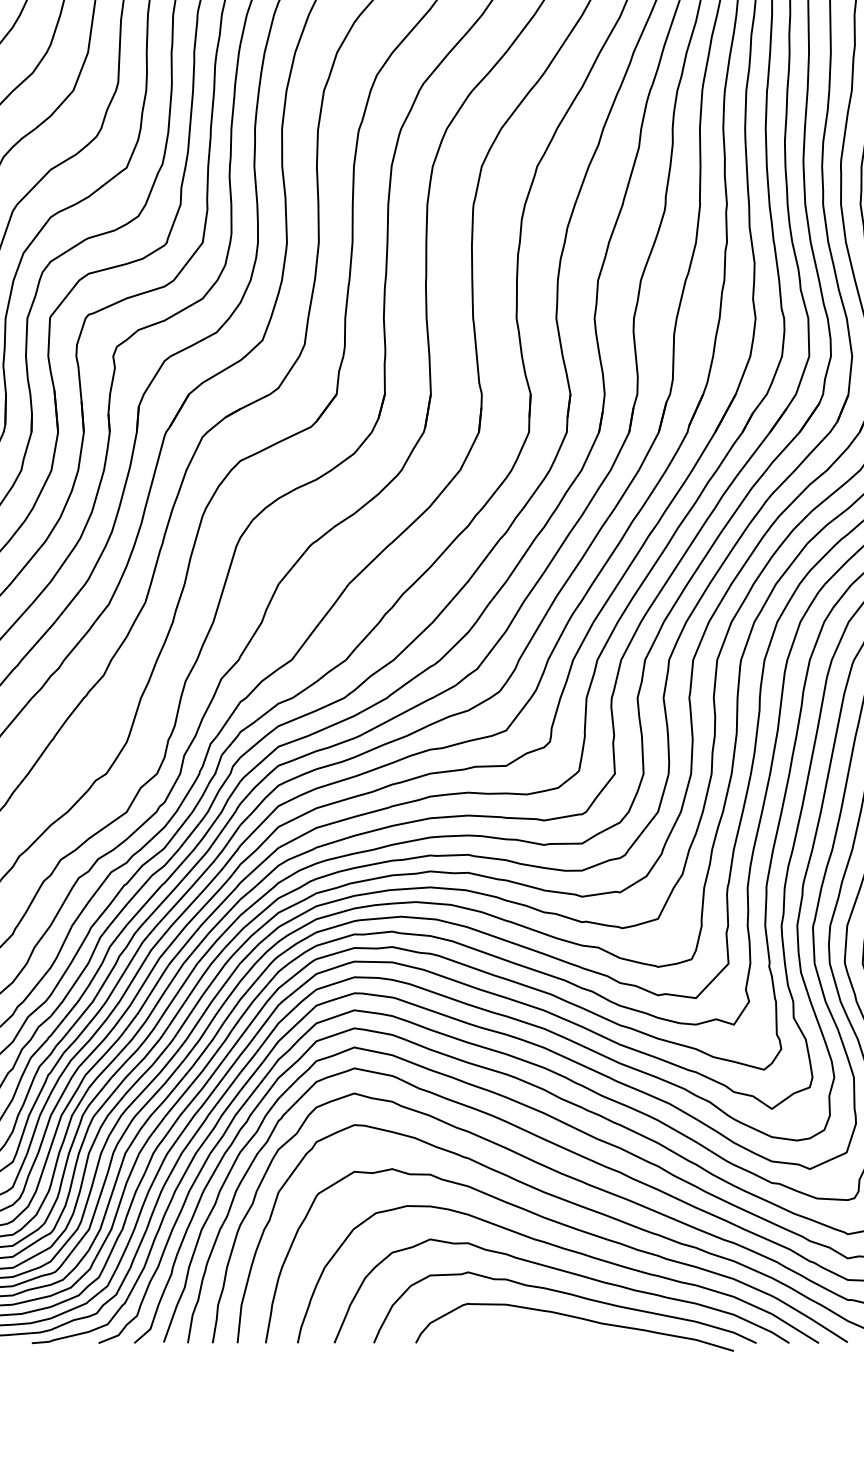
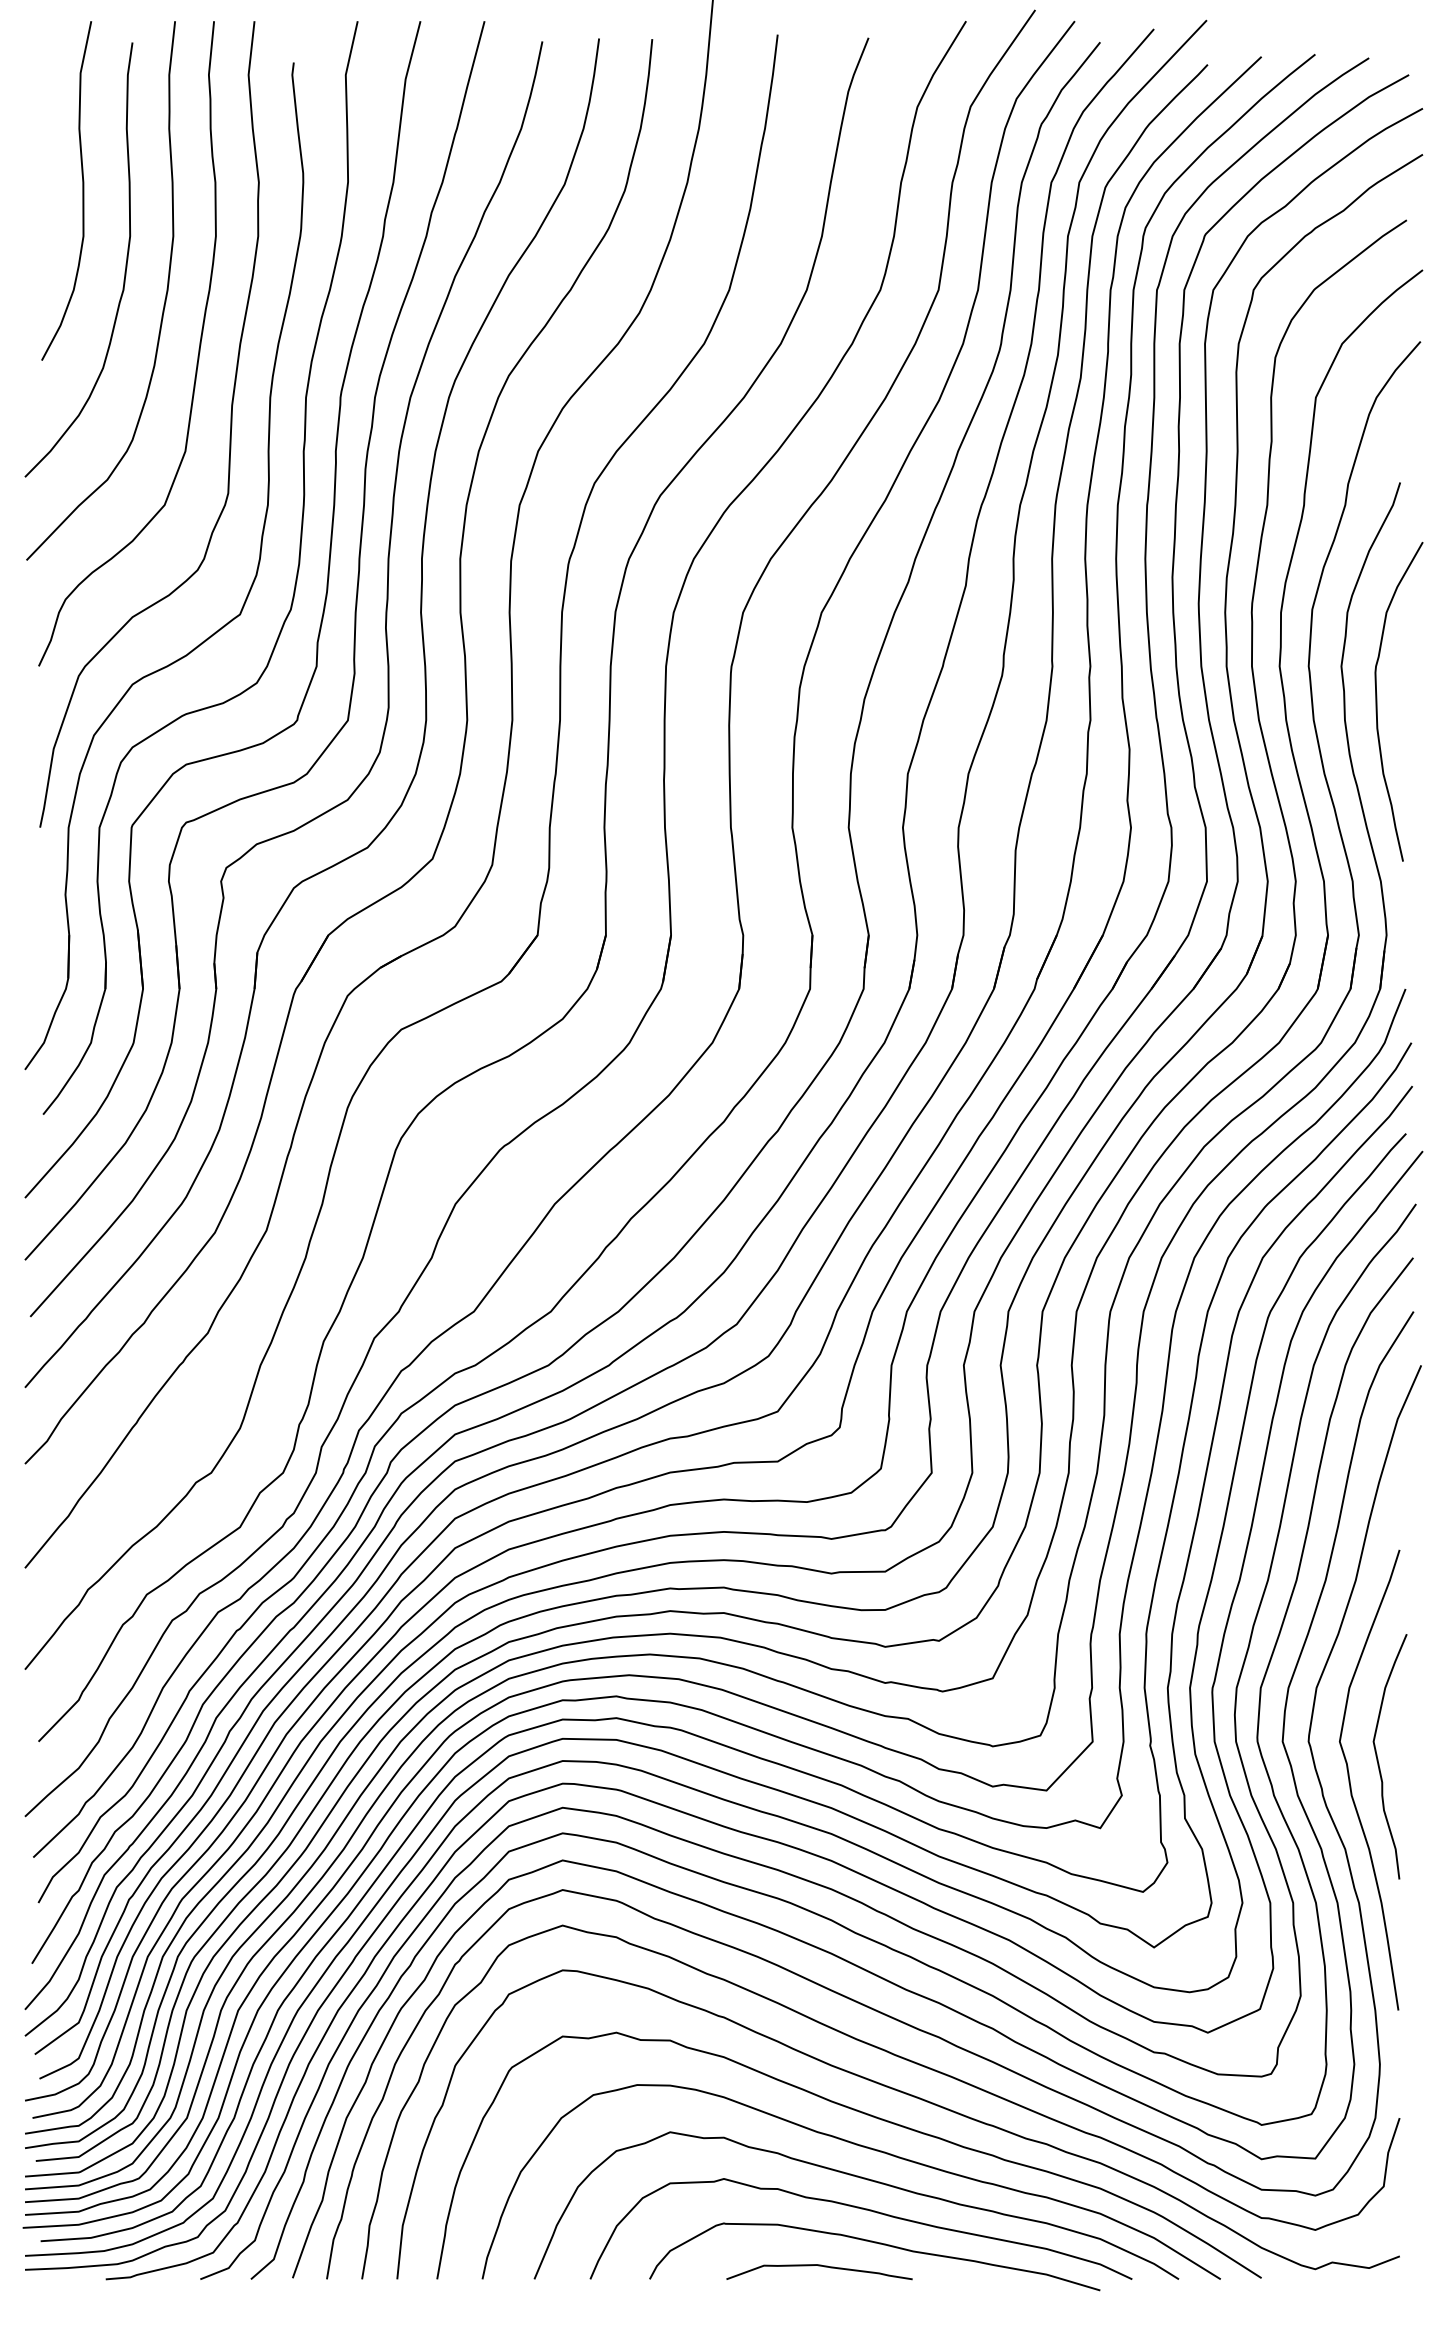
curve: (535, 1334) -> (819, 2266), added

